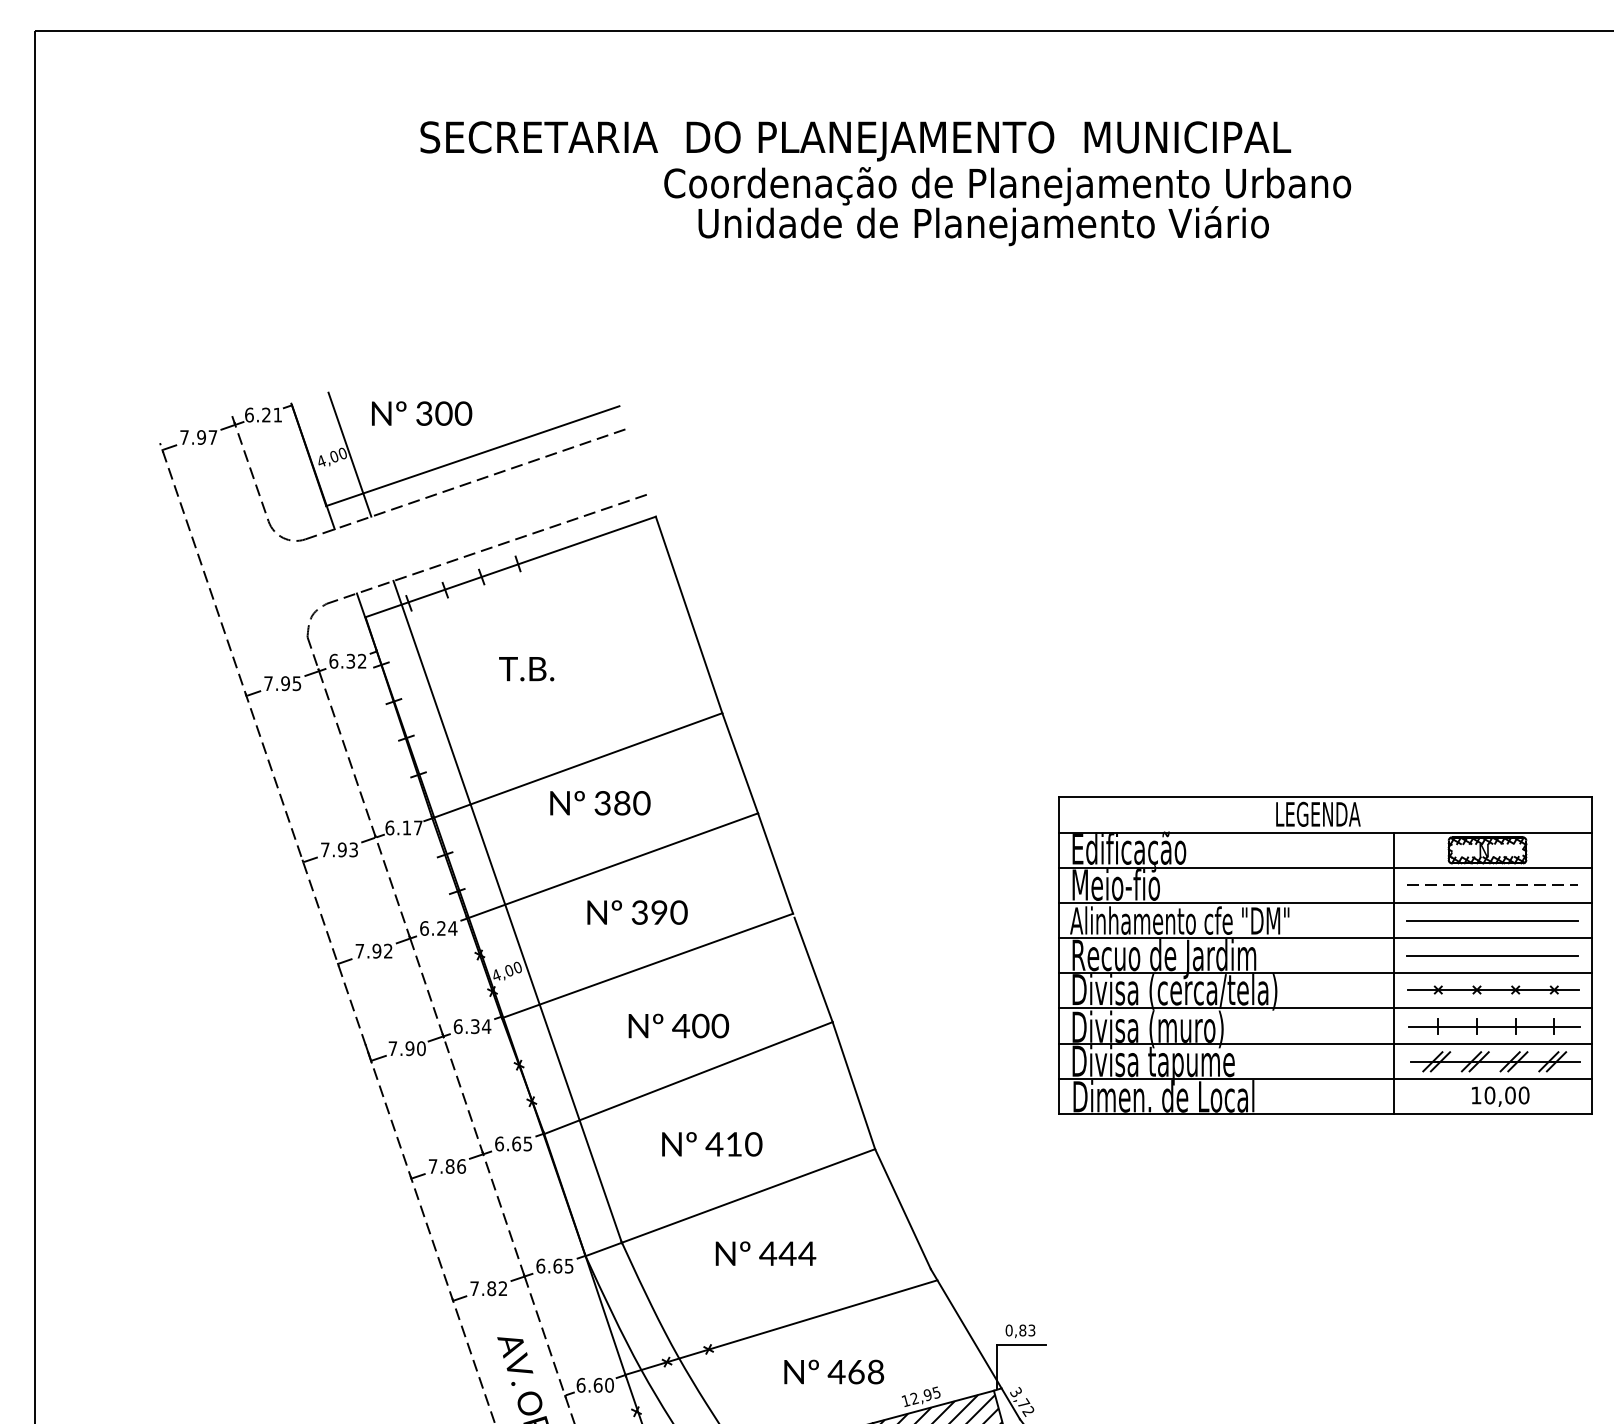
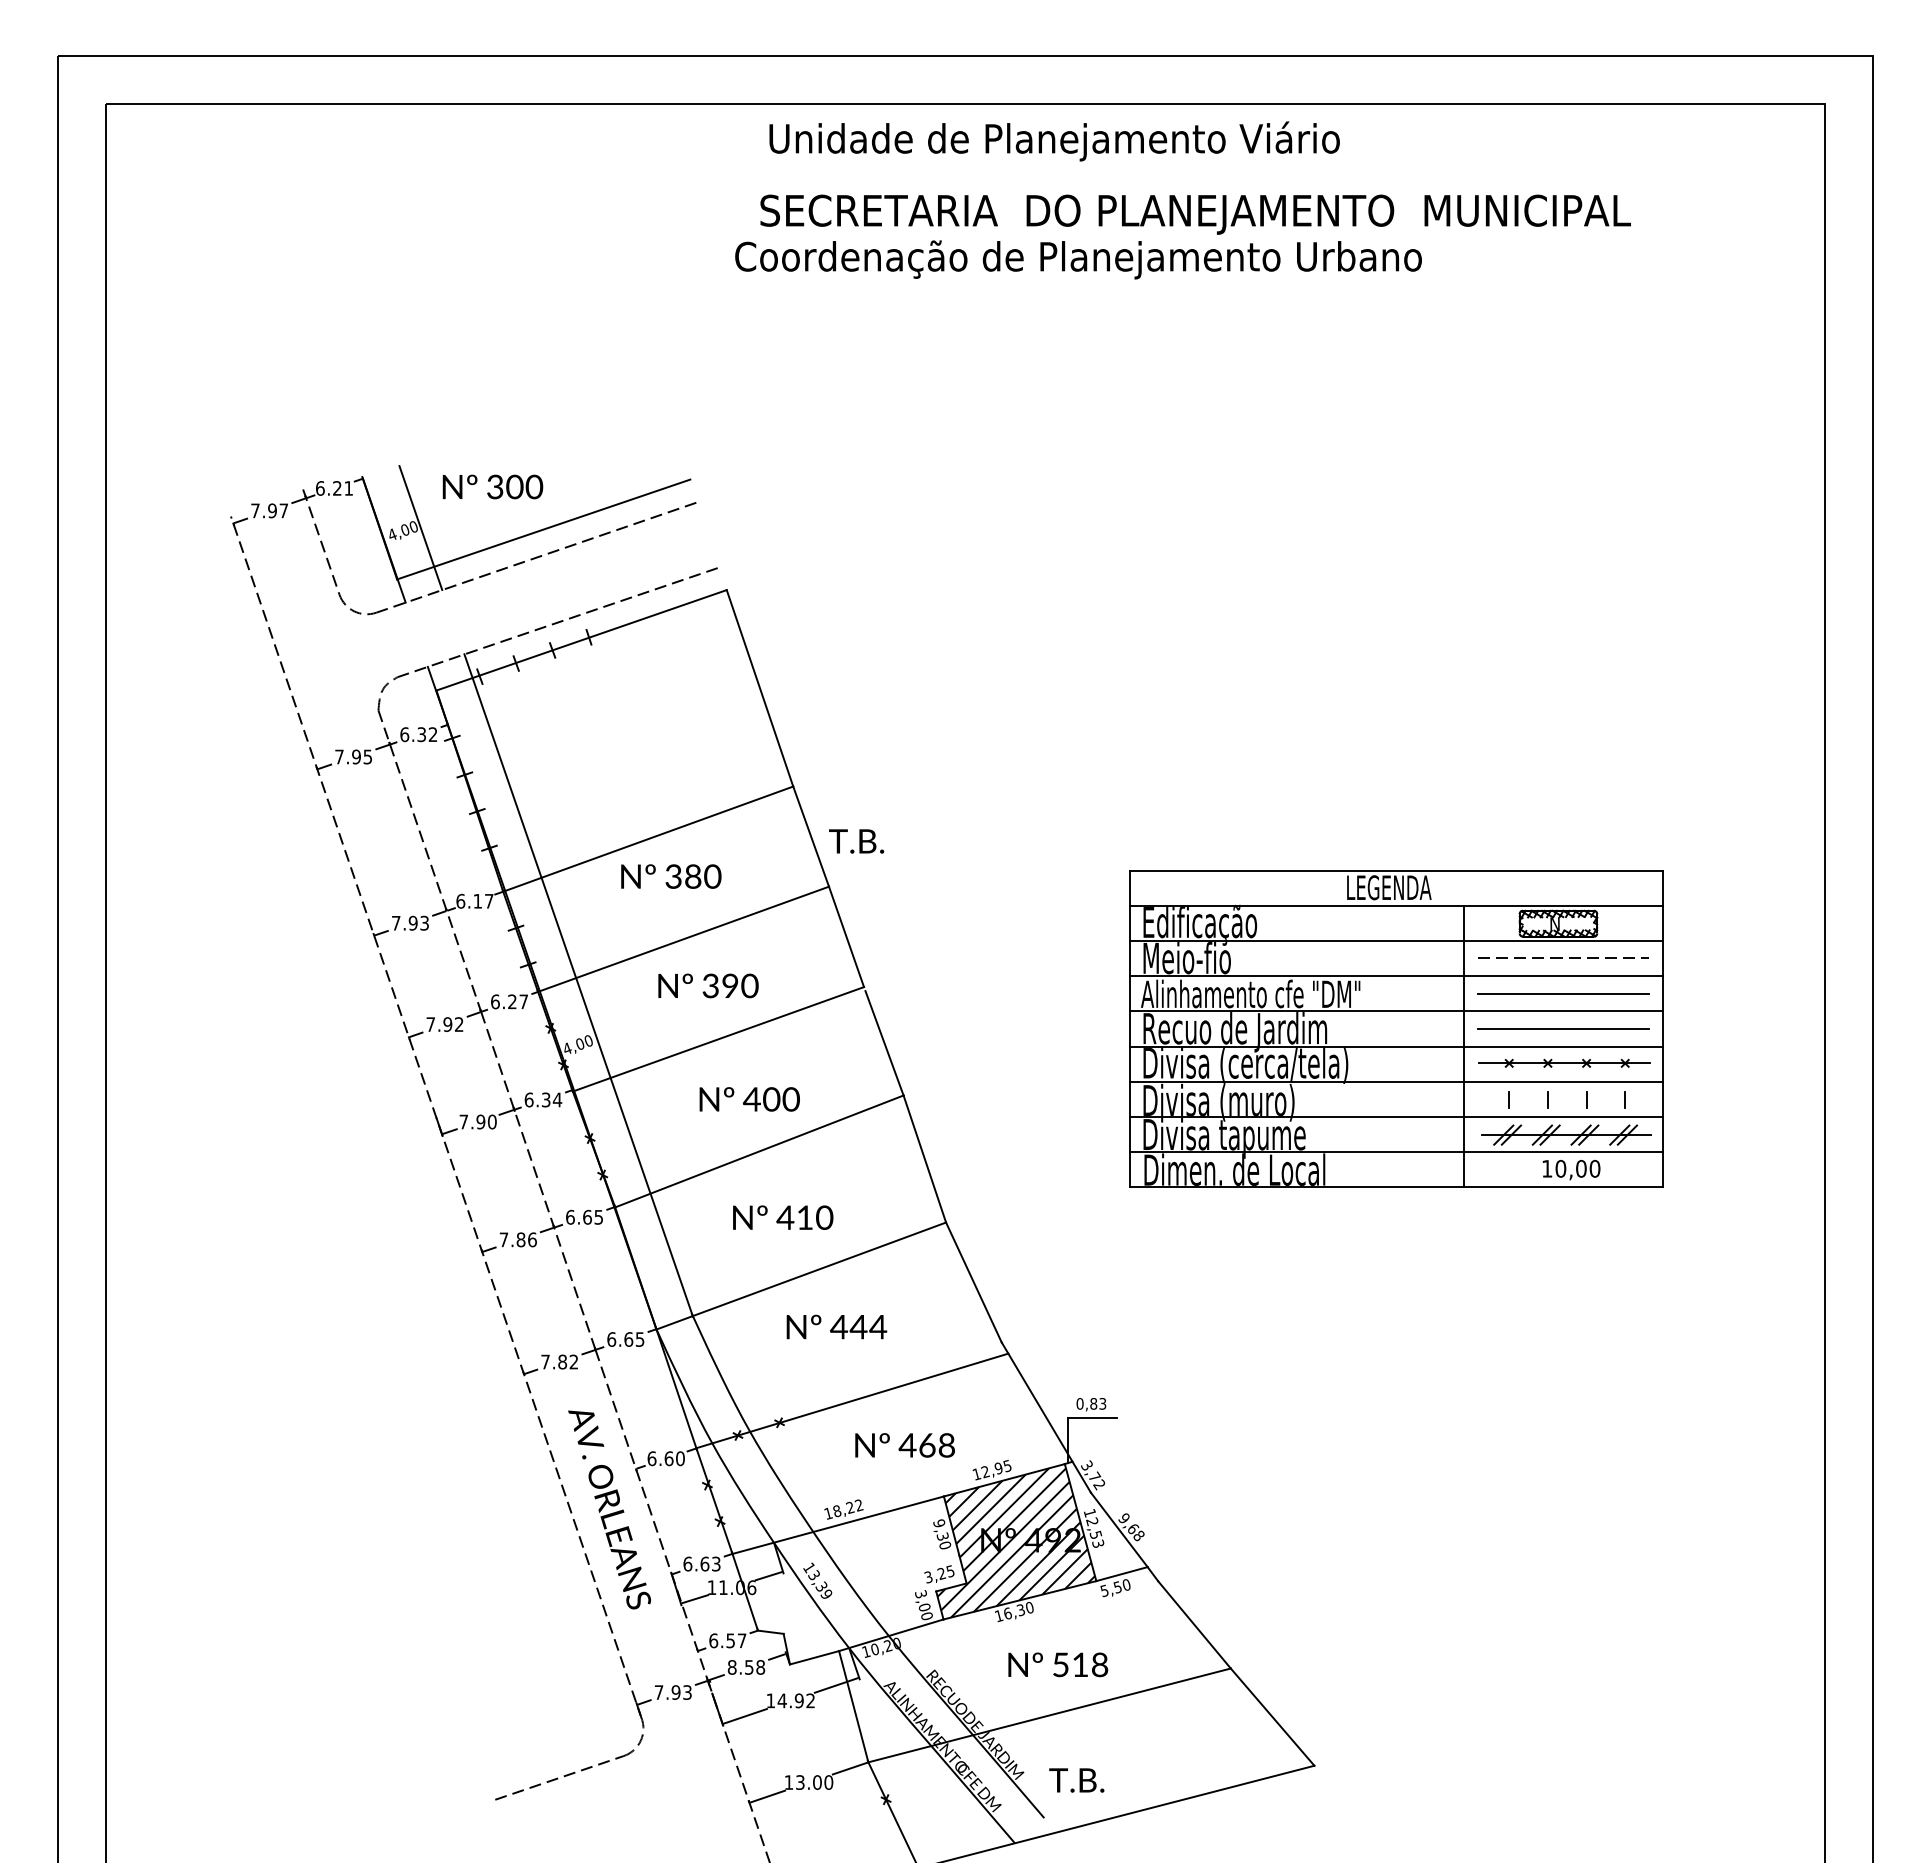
text: (855, 141) -> (1195, 214), moved
text: (983, 226) -> (1054, 141), moved
text: (526, 669) -> (856, 841), moved
text: (452, 928) -> (523, 1001), 6.24 -> 6.27
line: (1493, 1027) -> (1564, 1100), removed

